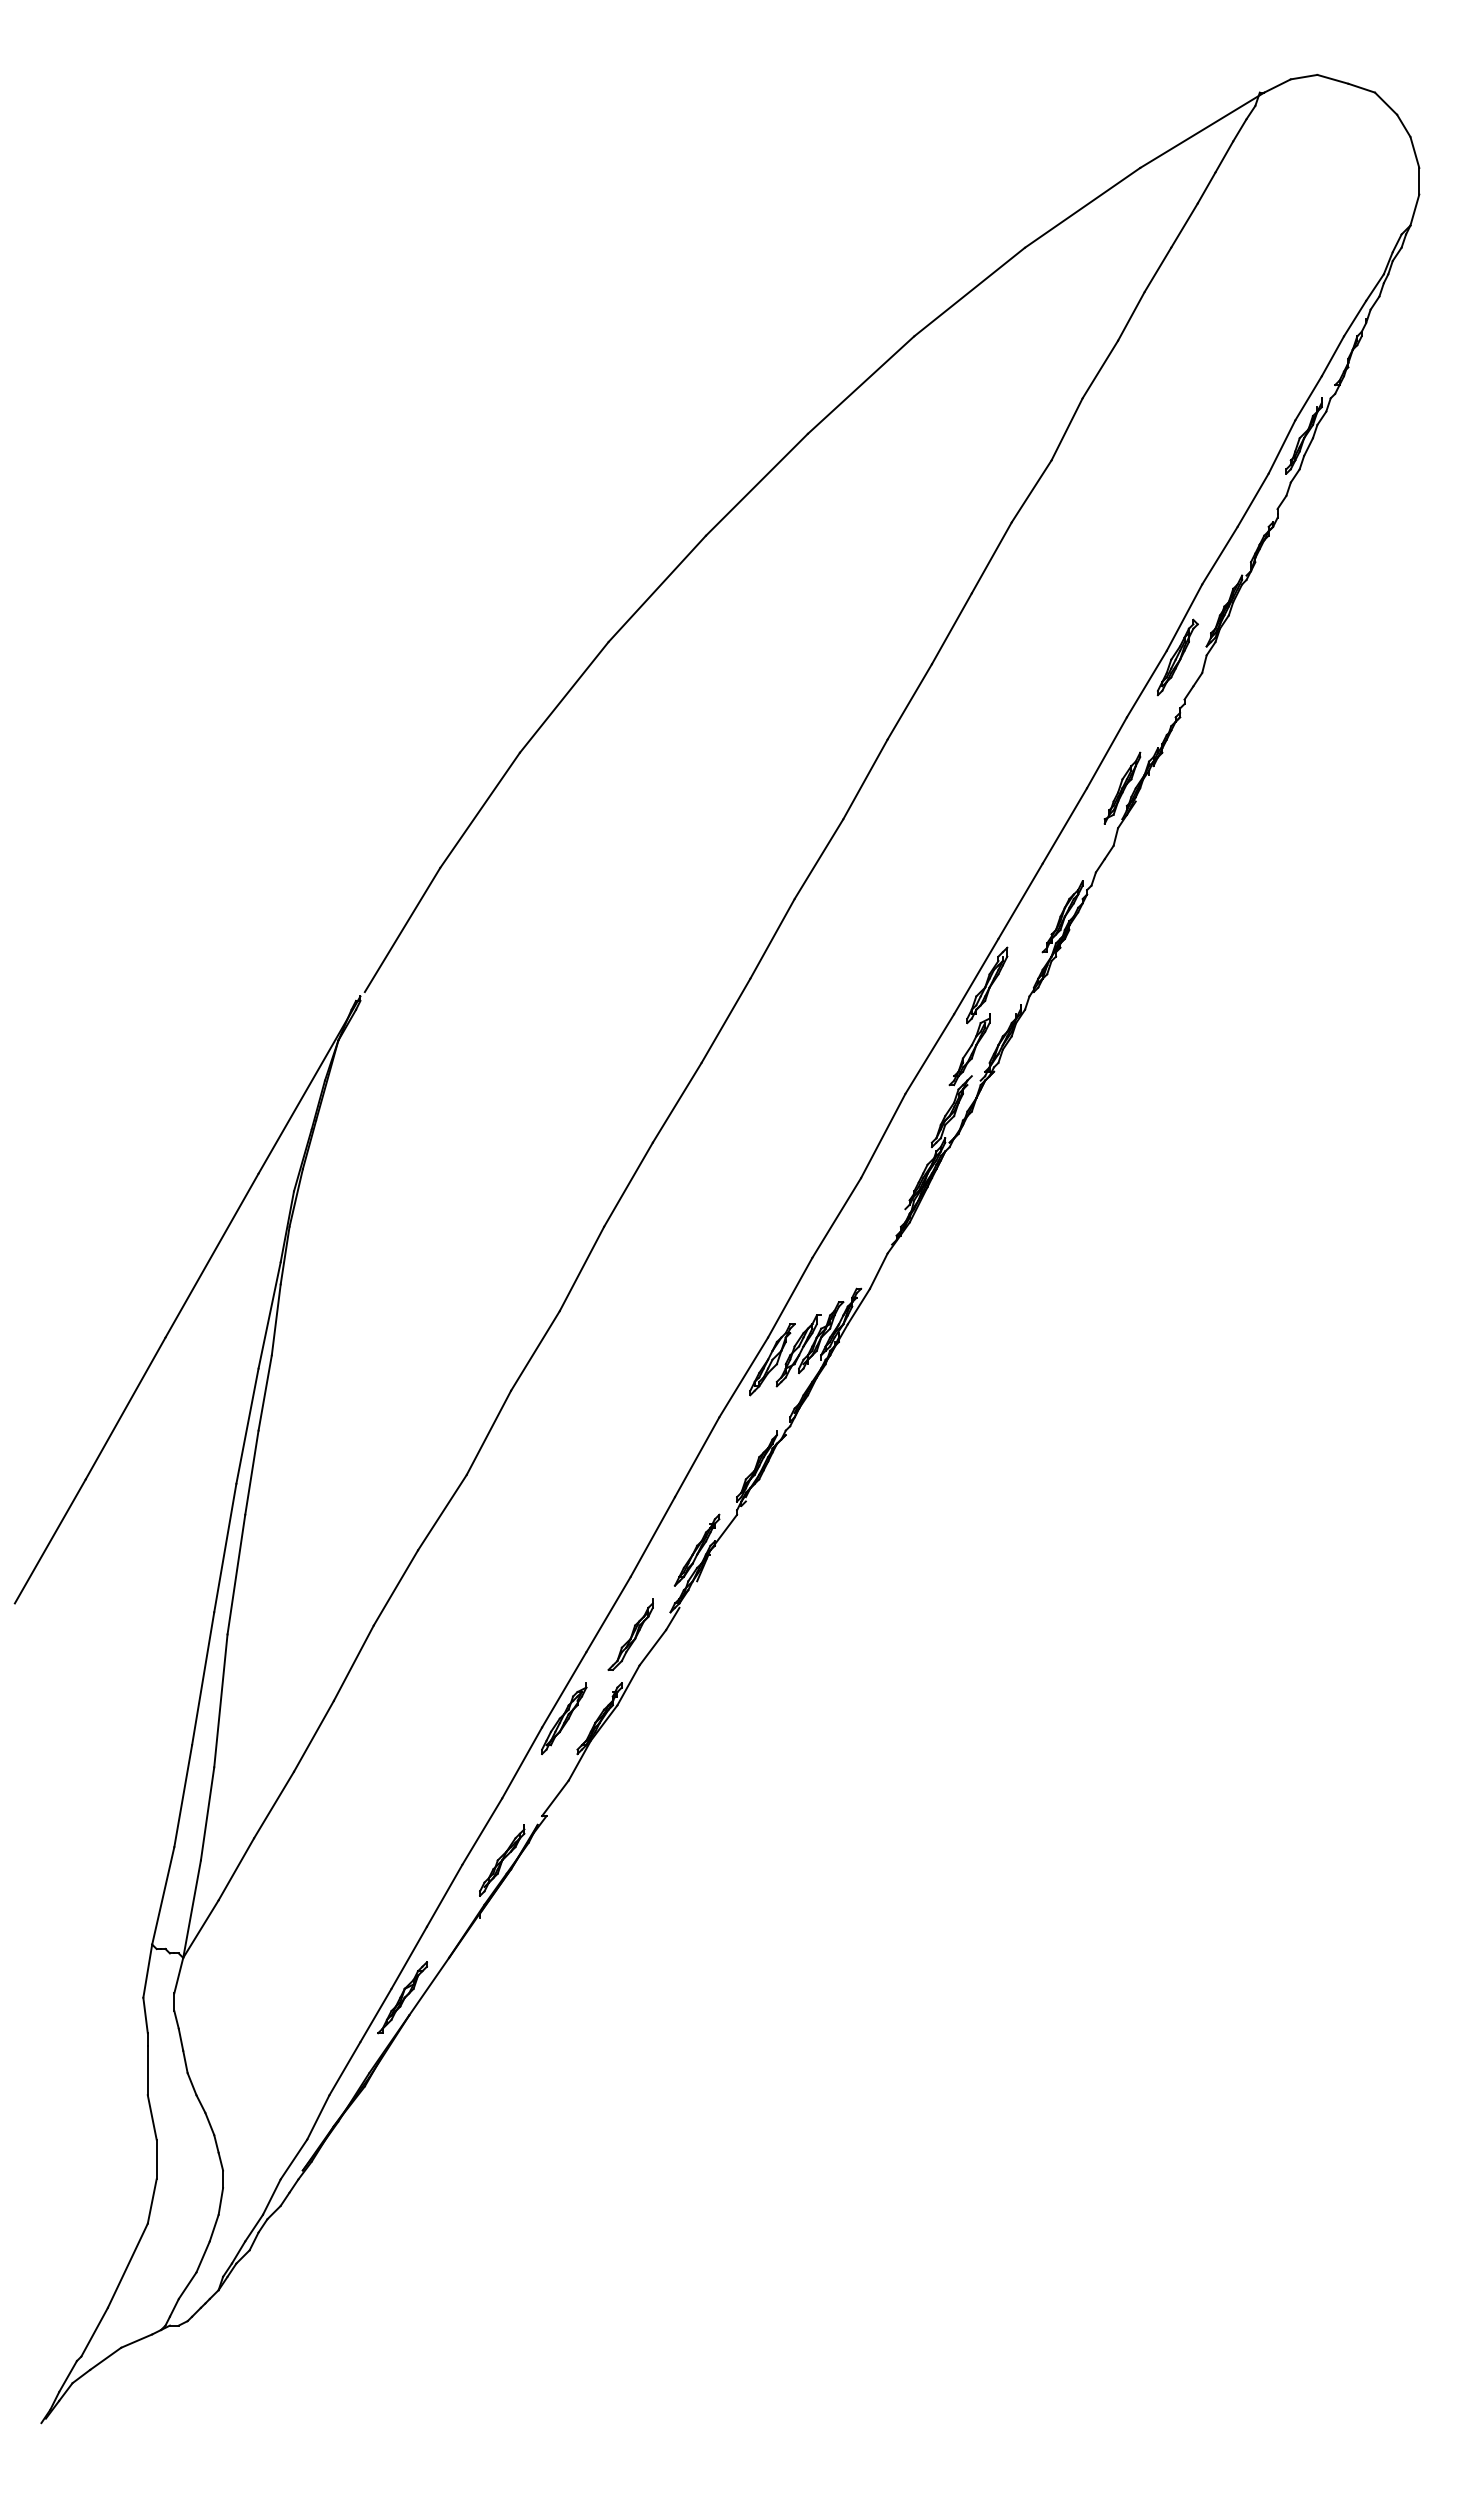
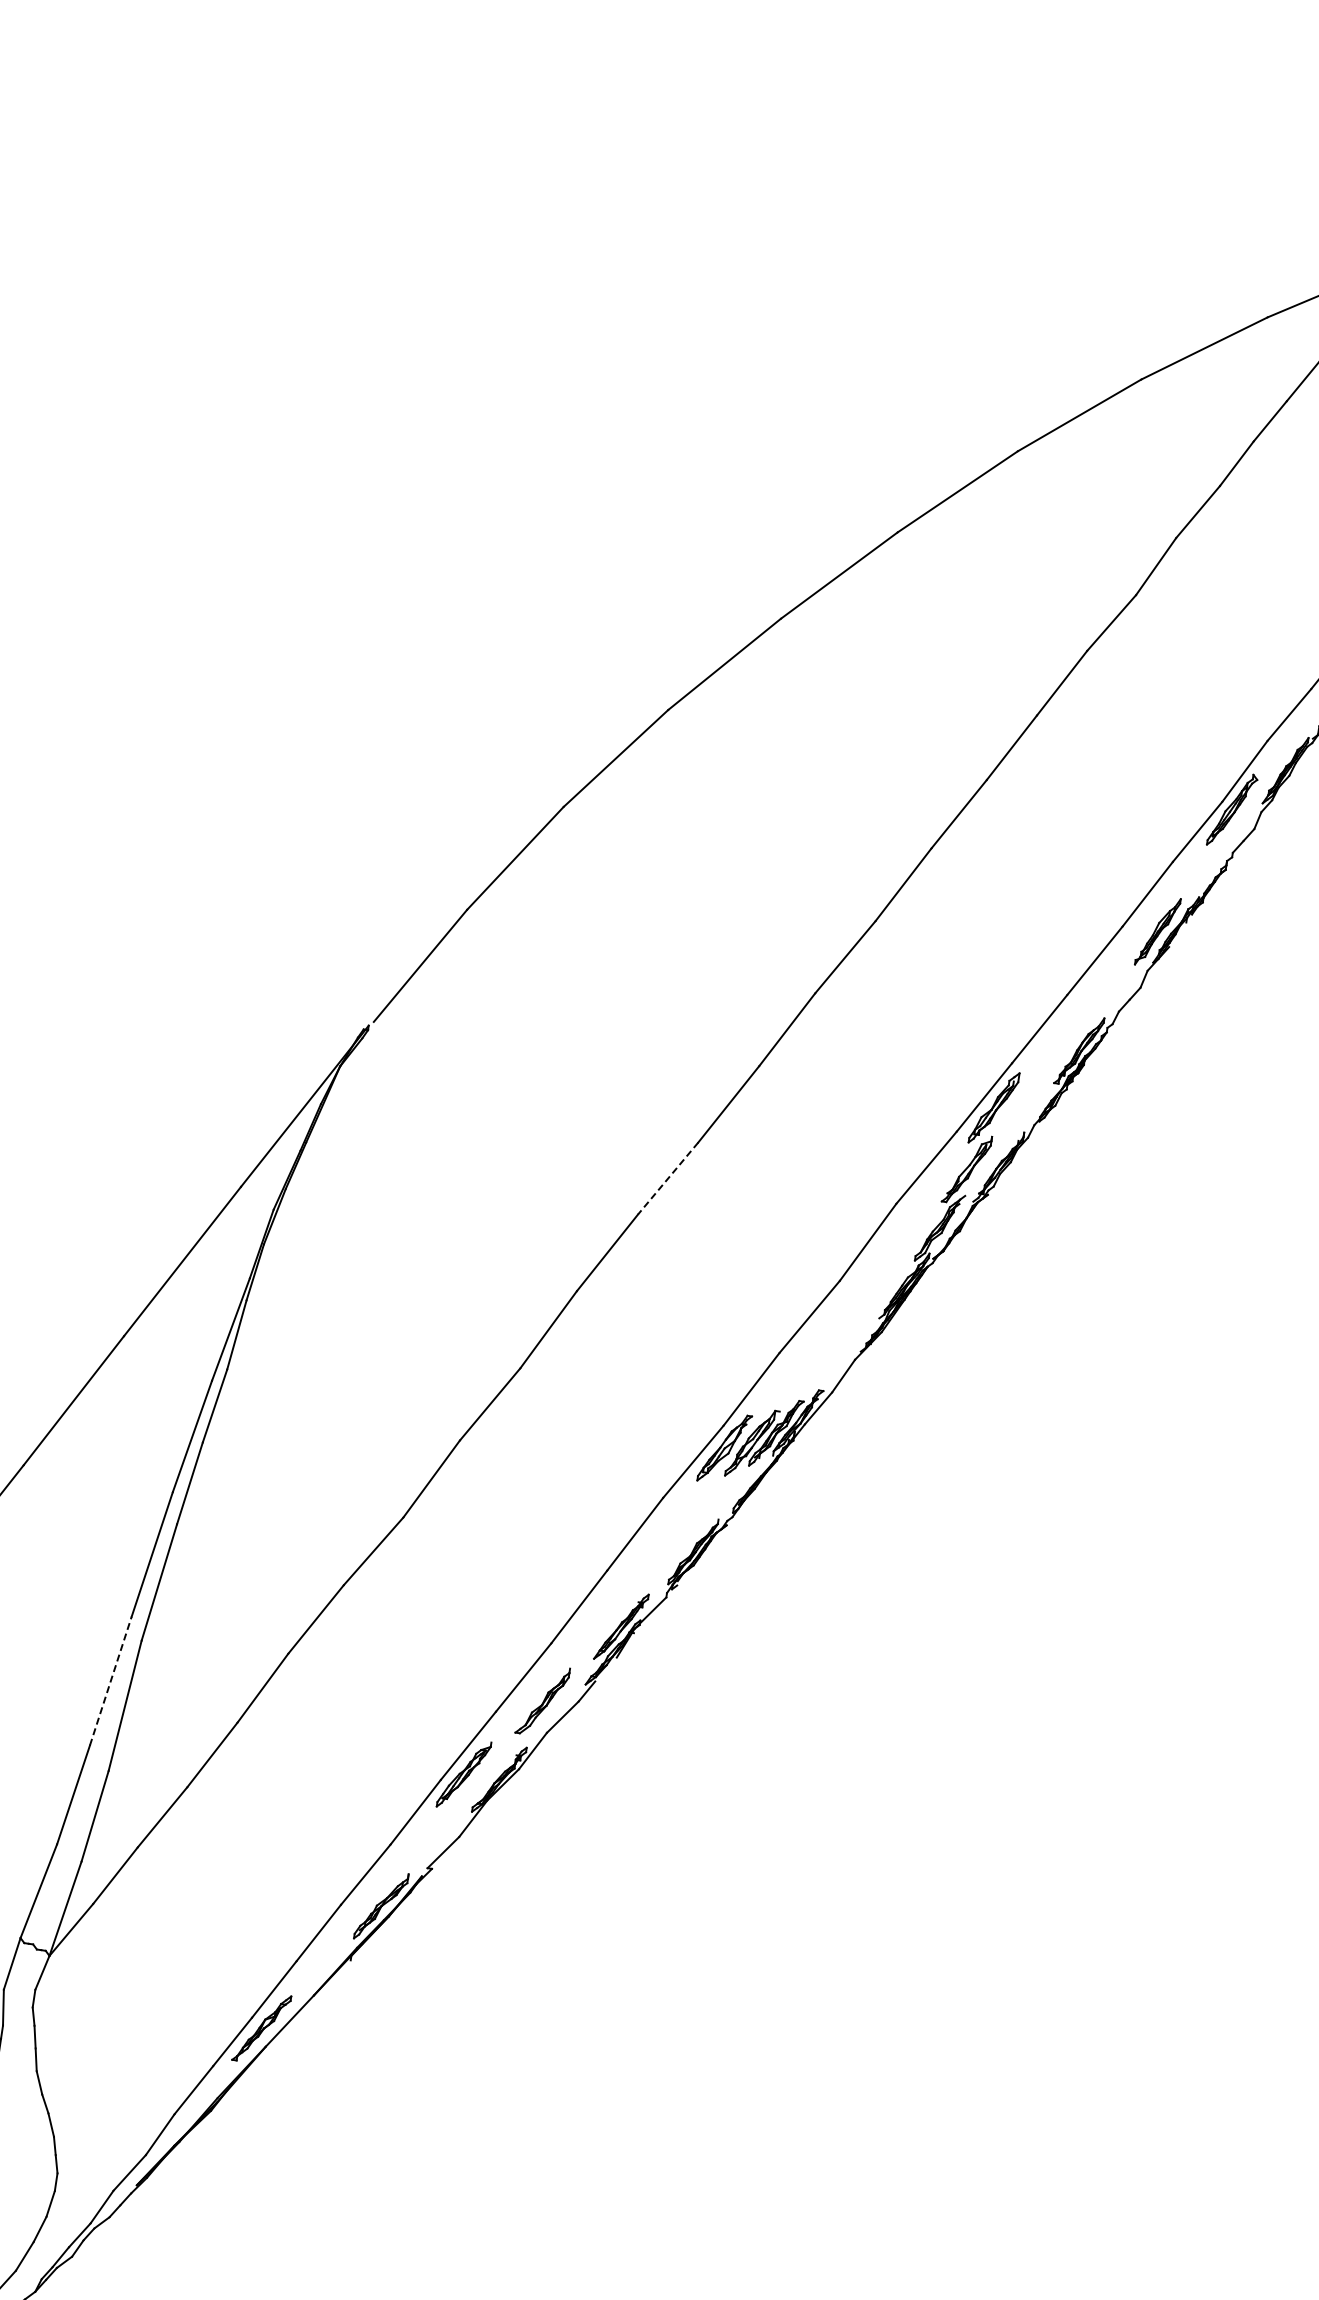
line: (677, 1102) -> (668, 1178), solid -> dashed
line: (203, 1678) -> (111, 1680), solid -> dashed

